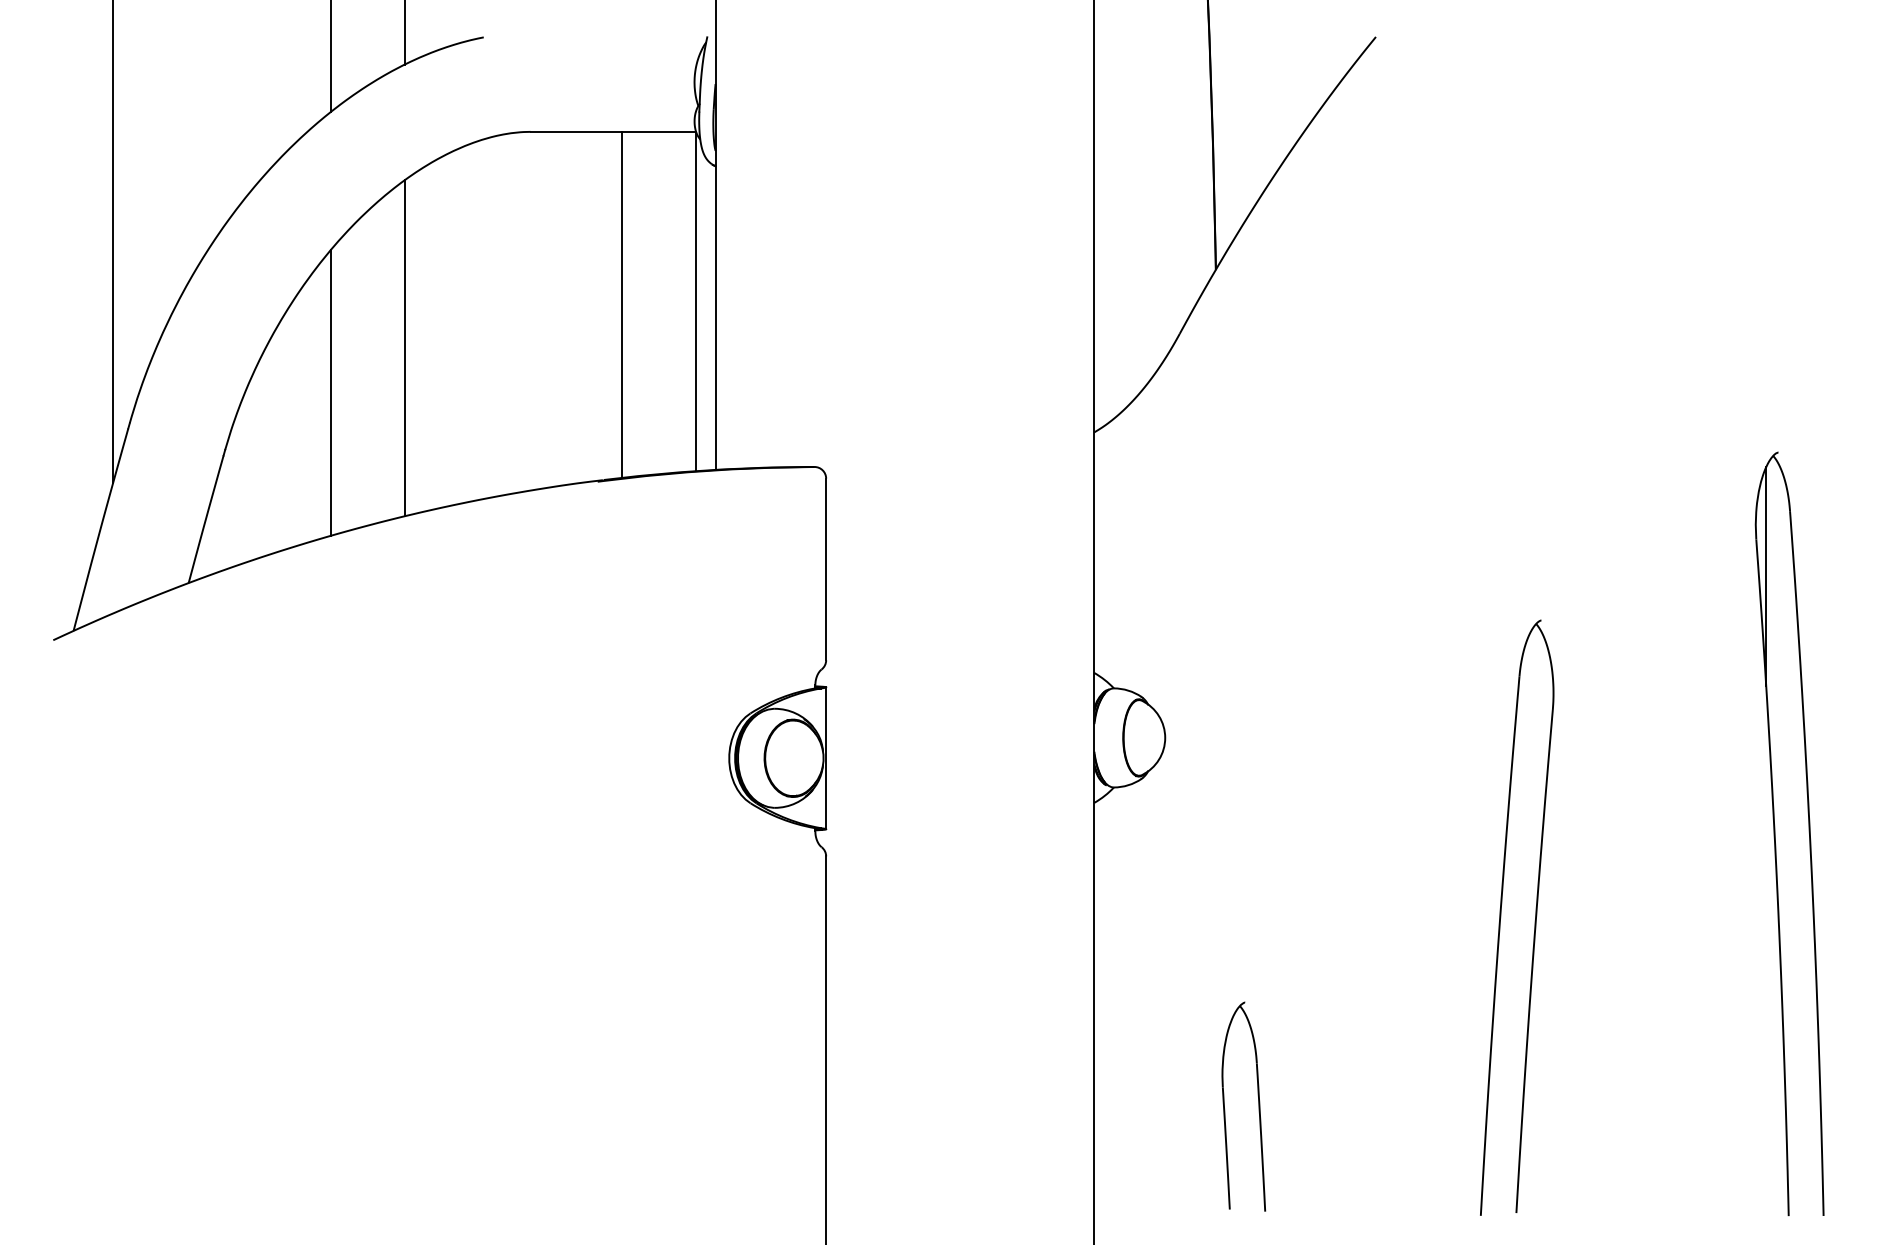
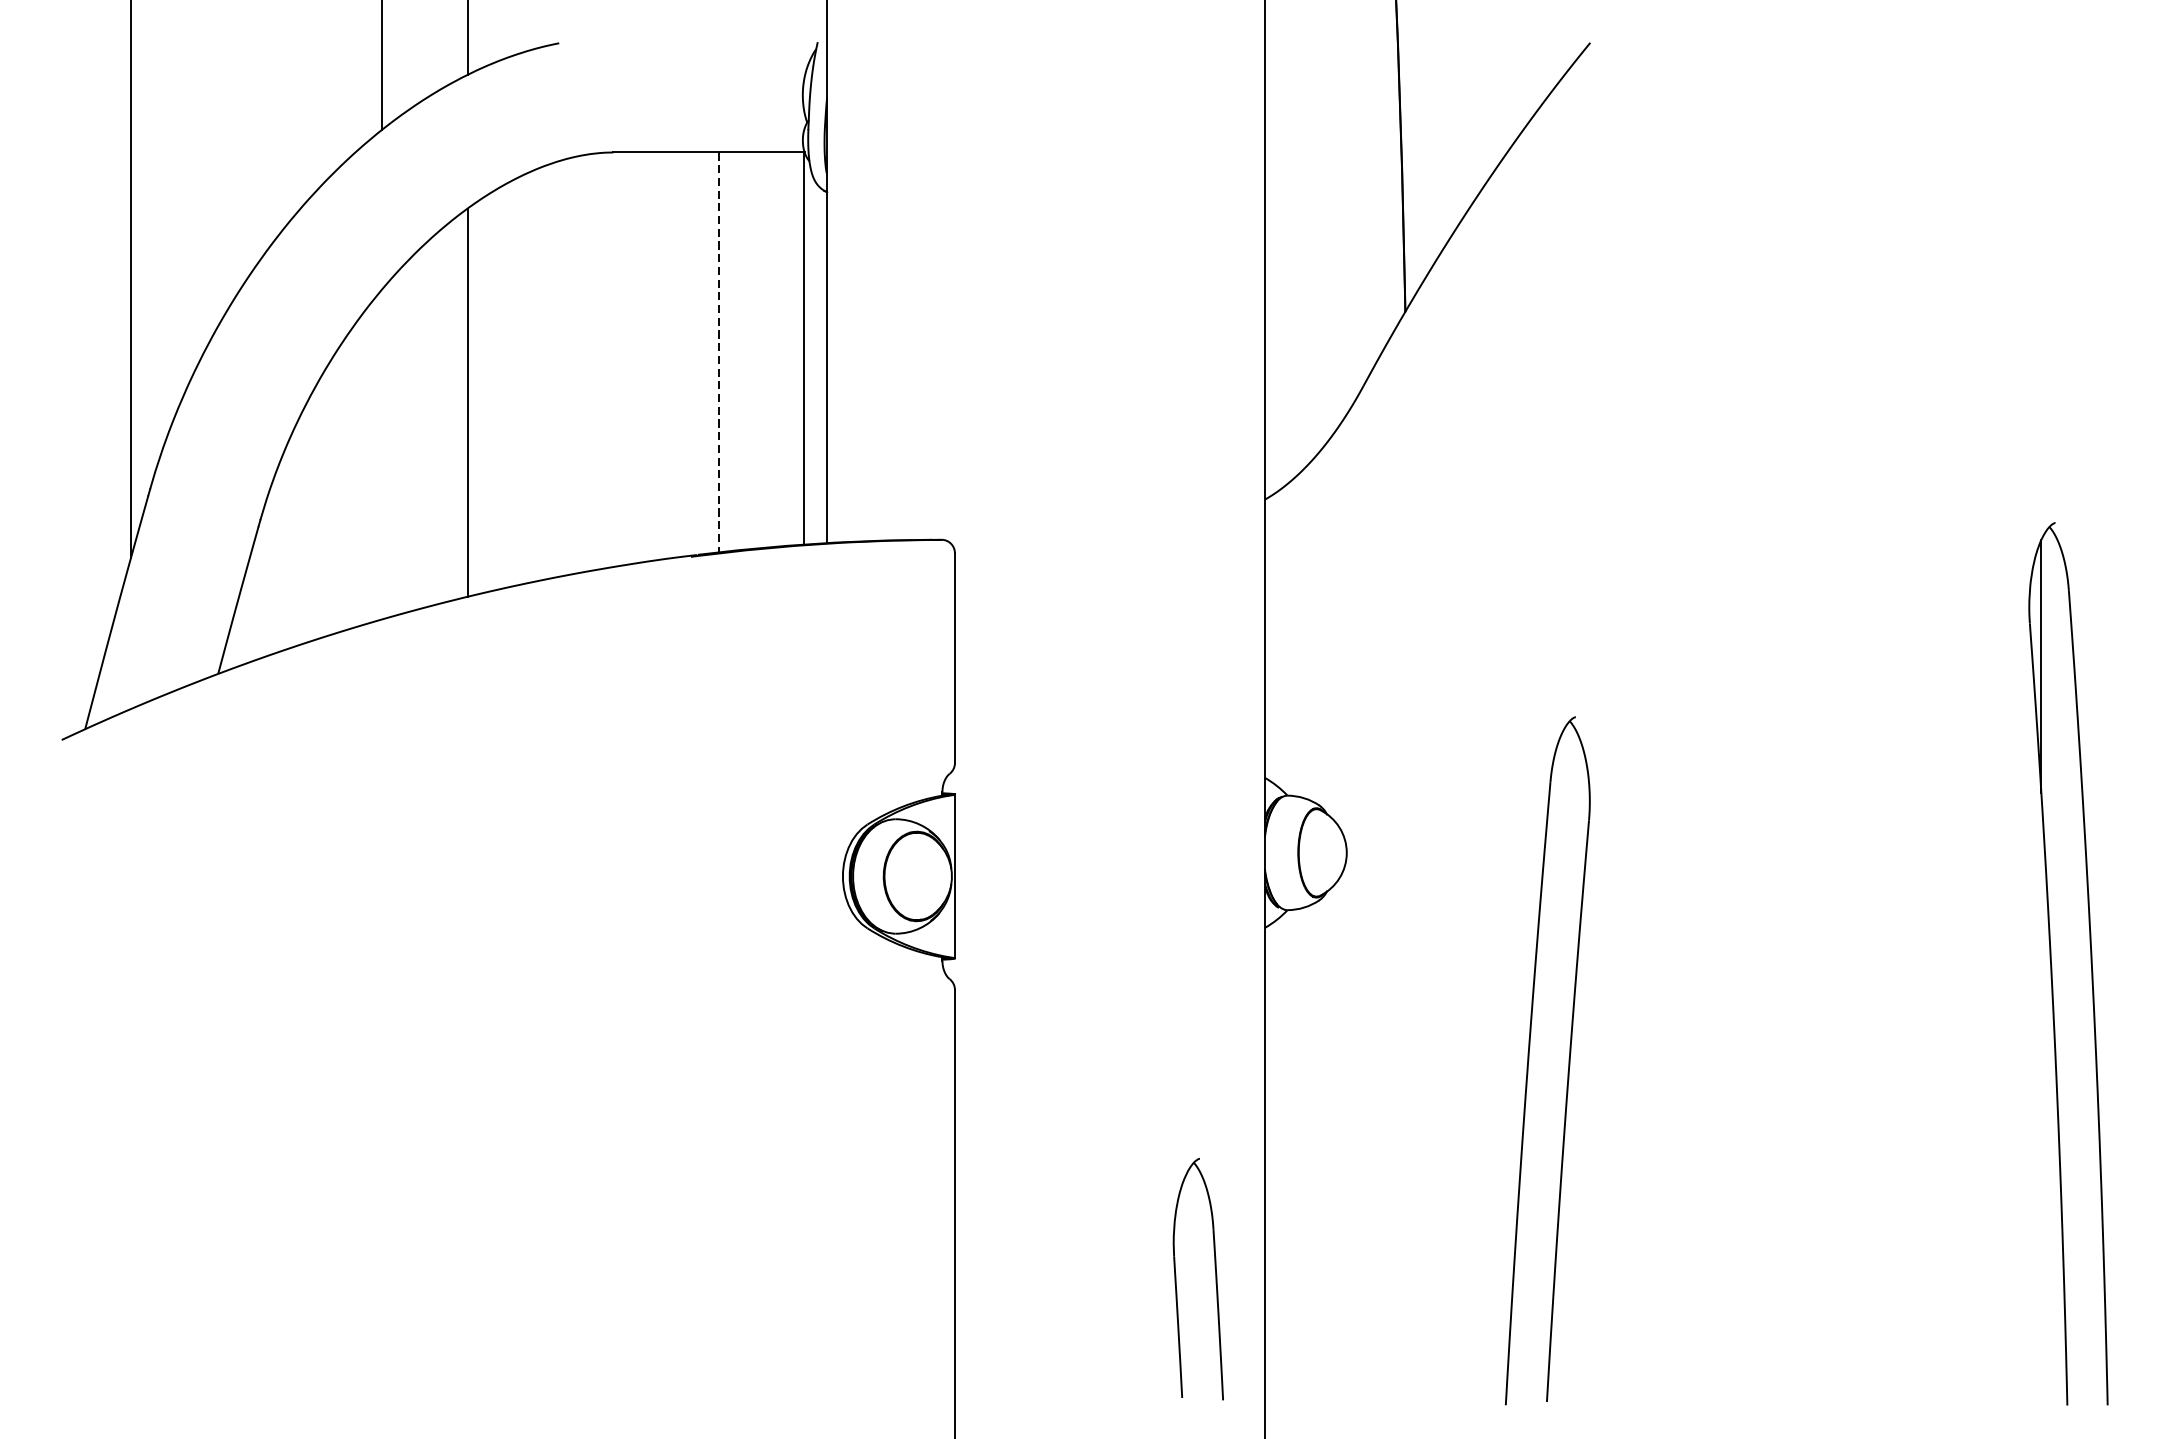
line: (621, 304) -> (718, 351), solid -> dashed
line: (330, 393) -> (382, 454), removed
part: (1501, 917) -> (1529, 1060), moved
part: (1258, 1106) -> (1215, 1278), moved

